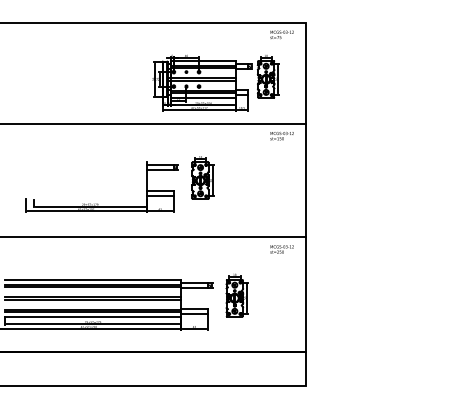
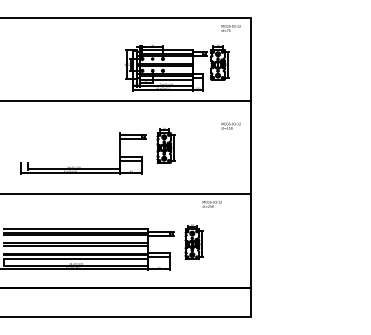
text: (281, 136) -> (230, 126), moved
text: (281, 249) -> (211, 204), moved

